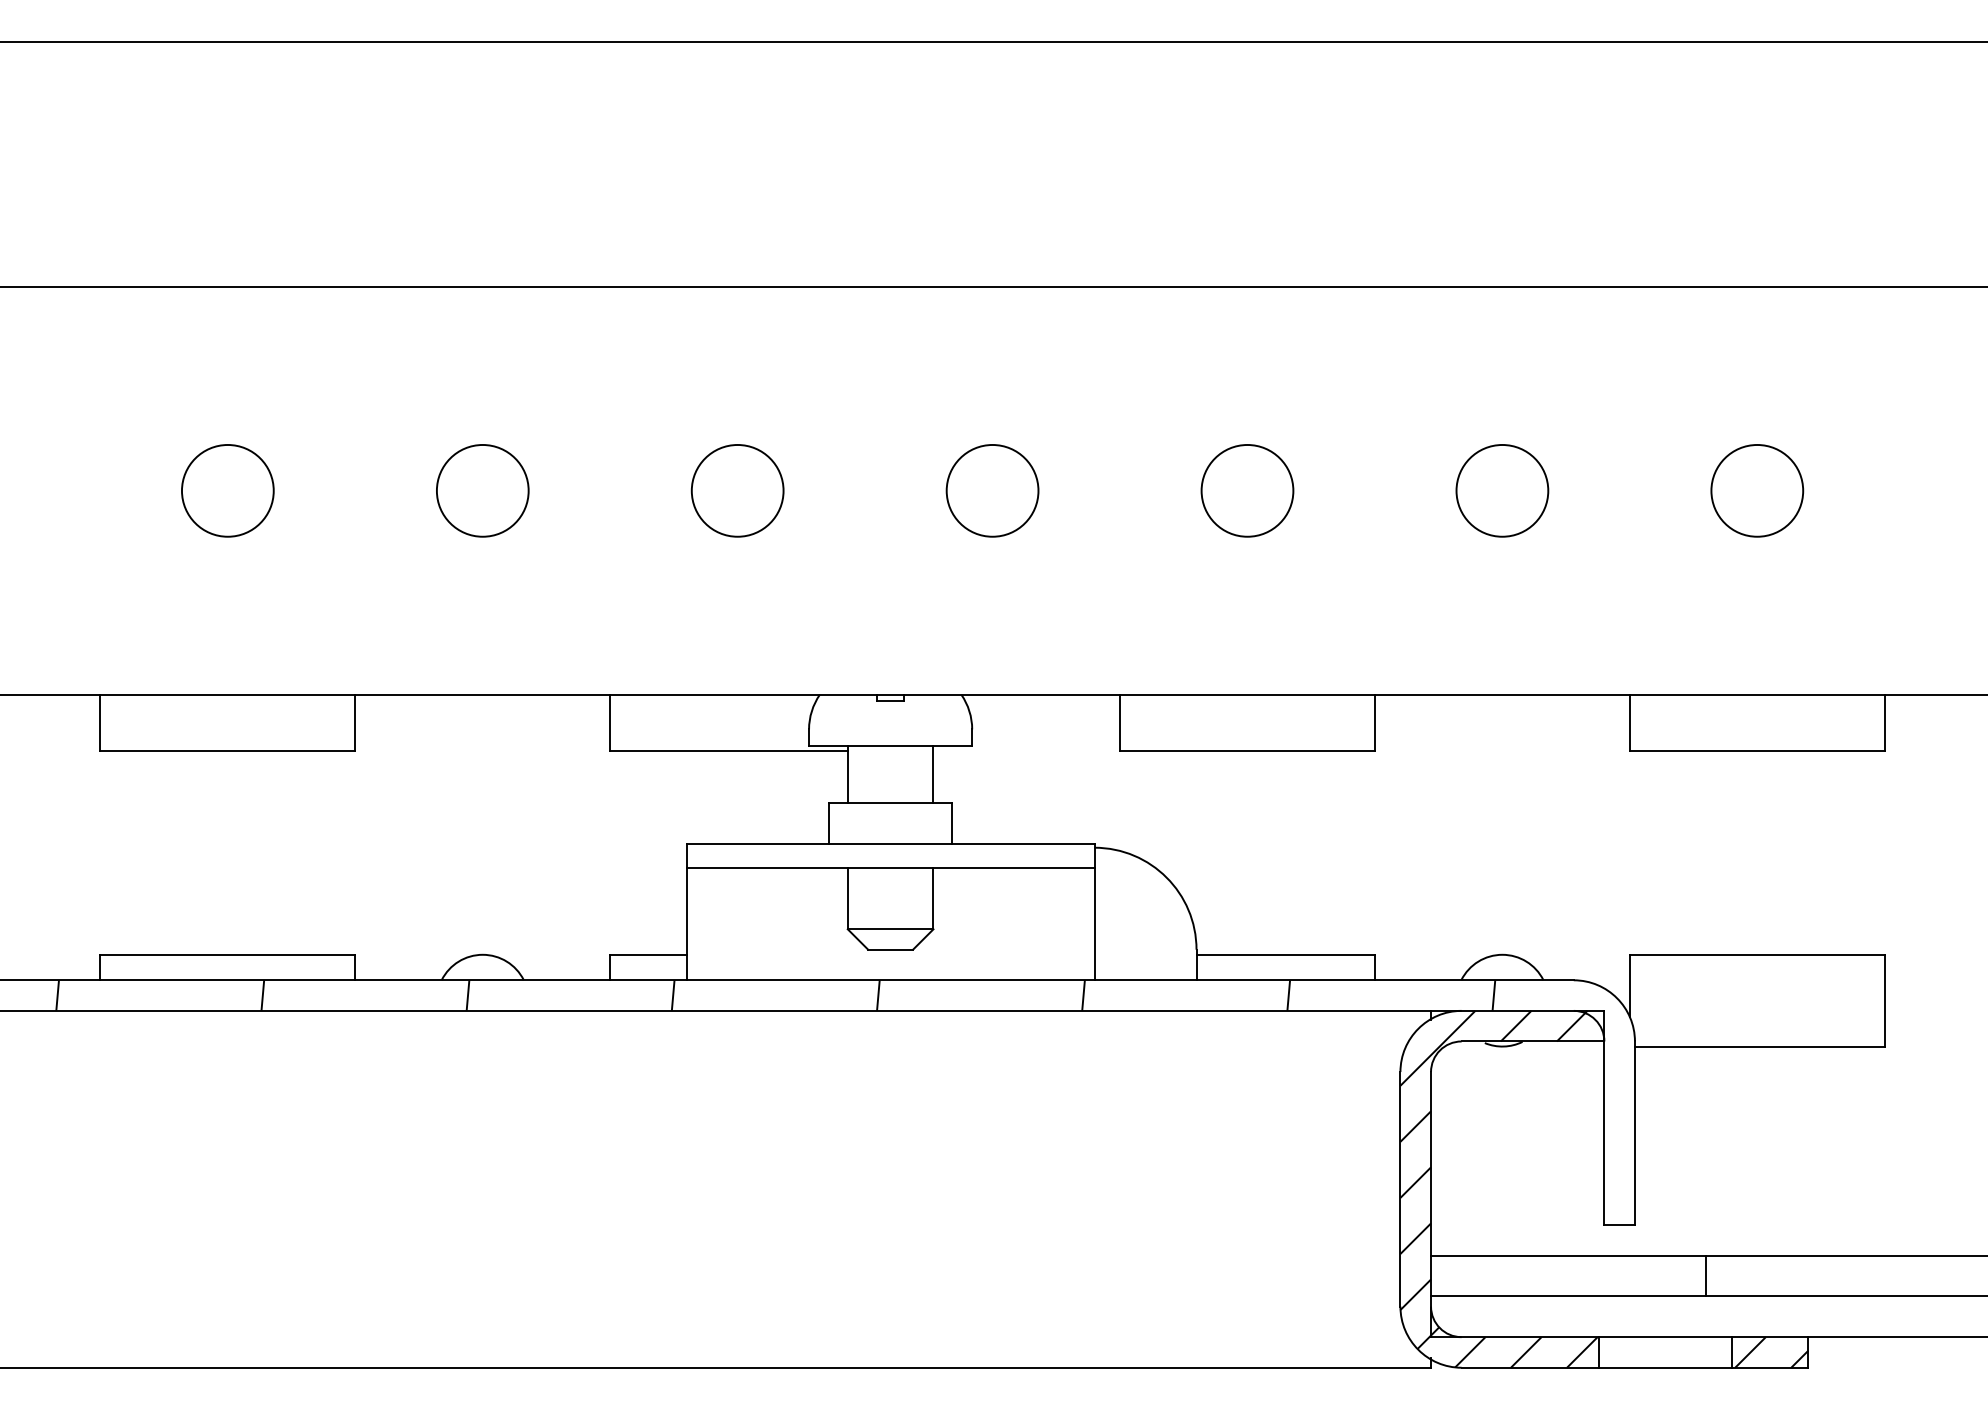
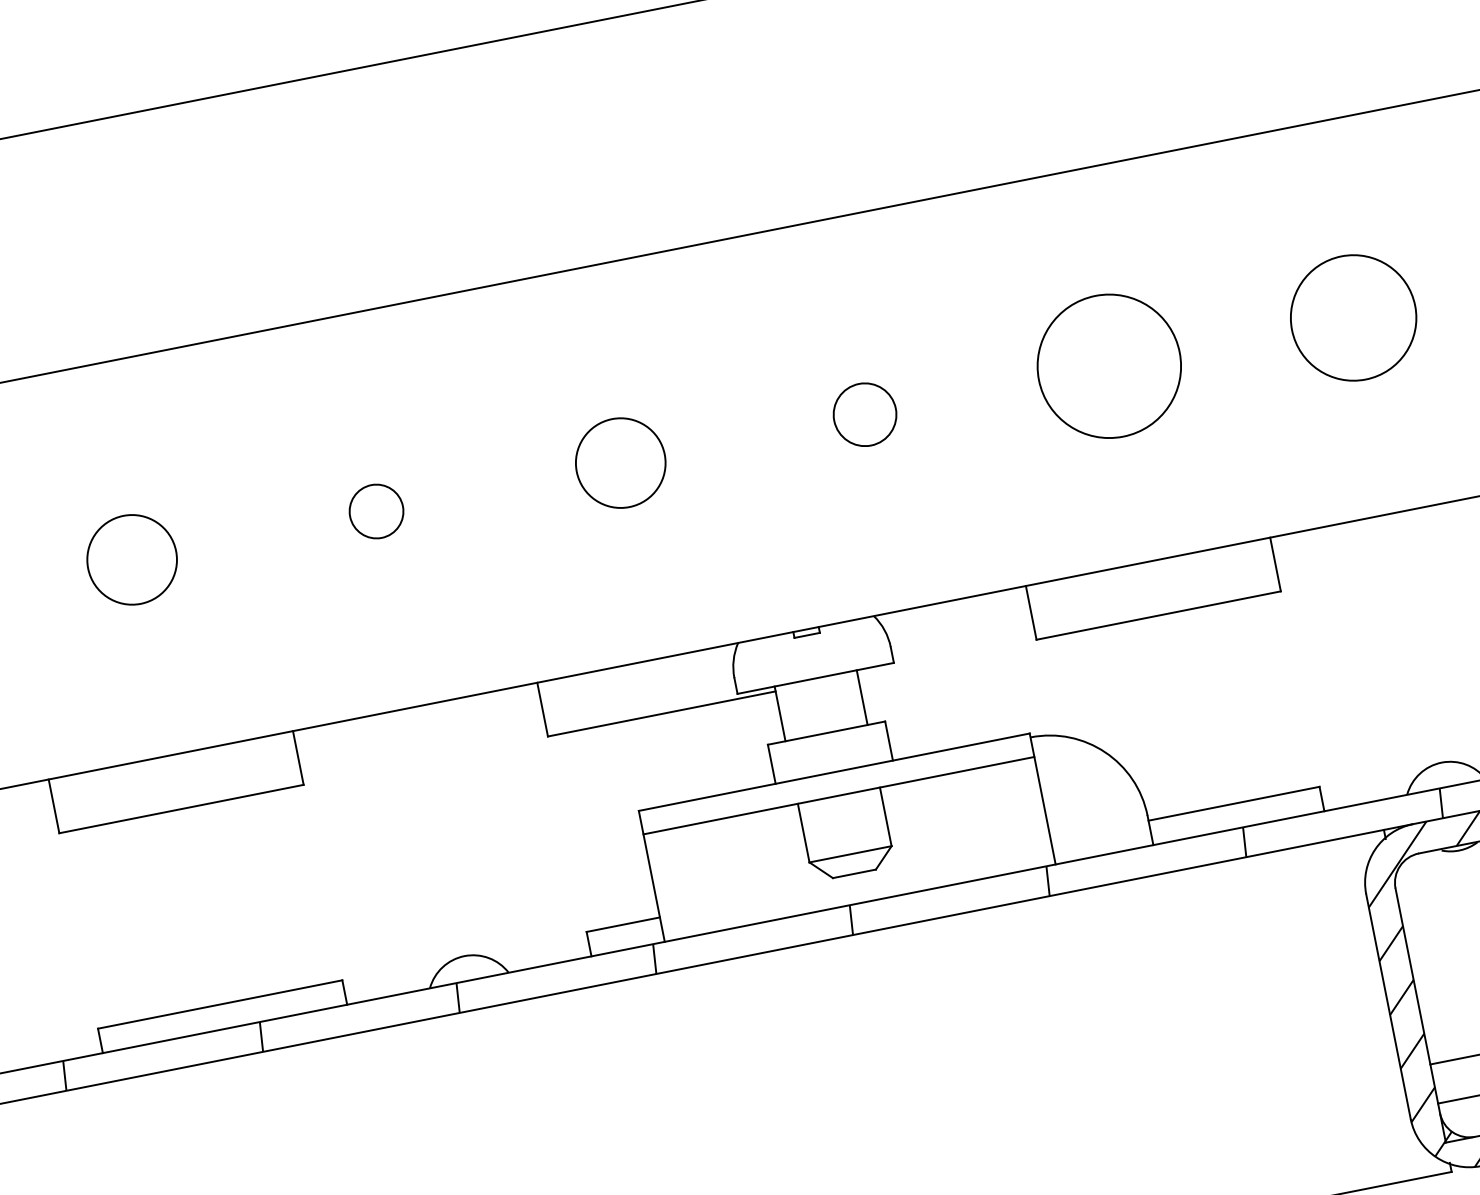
circle: (482, 490) -> (376, 511), size x0.6
circle: (992, 490) -> (864, 414), size x0.7
circle: (1247, 490) -> (1109, 366), size x1.6
circle: (1502, 490) -> (1353, 317), size x1.4

